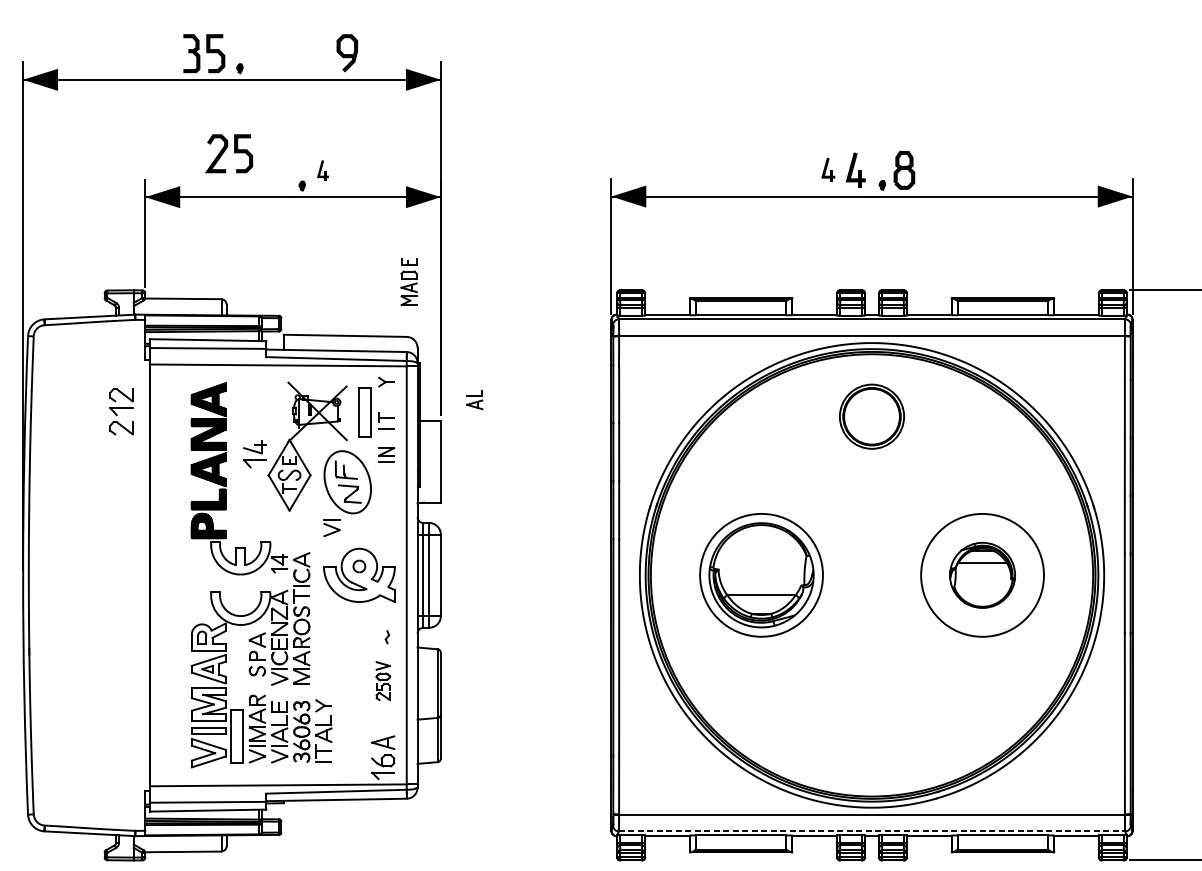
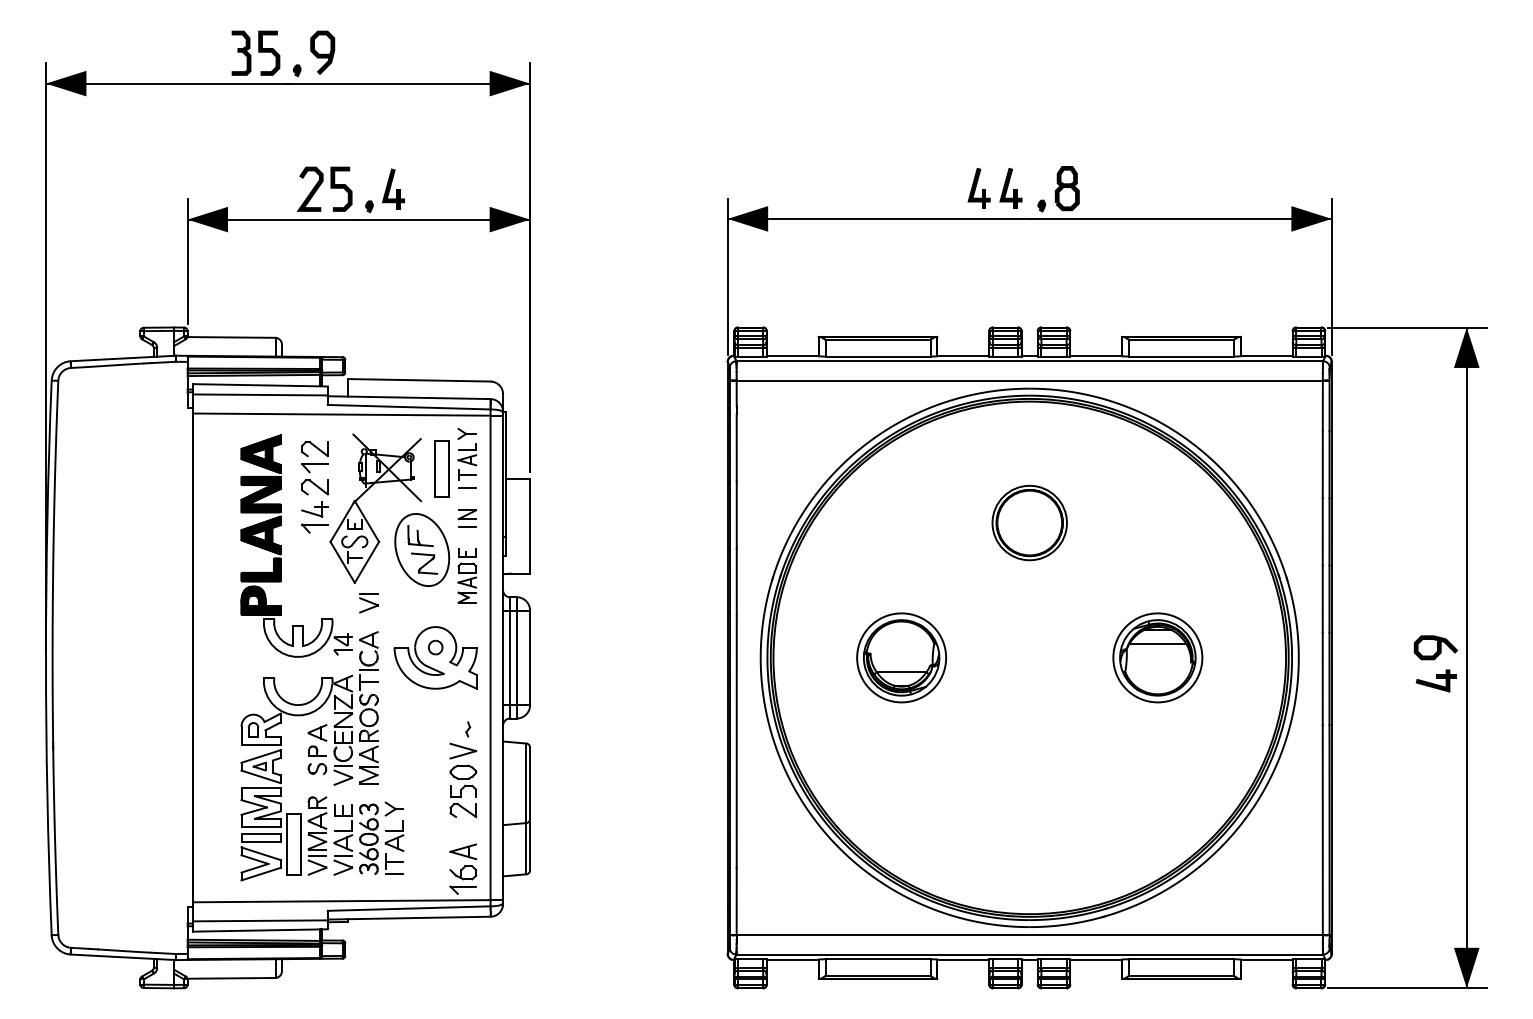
curve: (347, 53) -> (322, 53), moved
part: (228, 153) -> (324, 188), moved
part: (827, 169) -> (978, 187), size x1.43
part: (322, 170) -> (393, 188), size x1.67
part: (409, 281) -> (467, 575), moved
part: (474, 399) -> (467, 454), moved
part: (121, 411) -> (314, 468), moved
part: (871, 416) -> (1029, 522), moved
part: (331, 528) -> (368, 603), moved
part: (761, 575) -> (901, 657), size x0.62
circle: (982, 575) -> (1157, 657), size x0.62
part: (383, 681) -> (463, 780), size x1.67
line: (872, 831) -> (1030, 954), dashed -> solid

